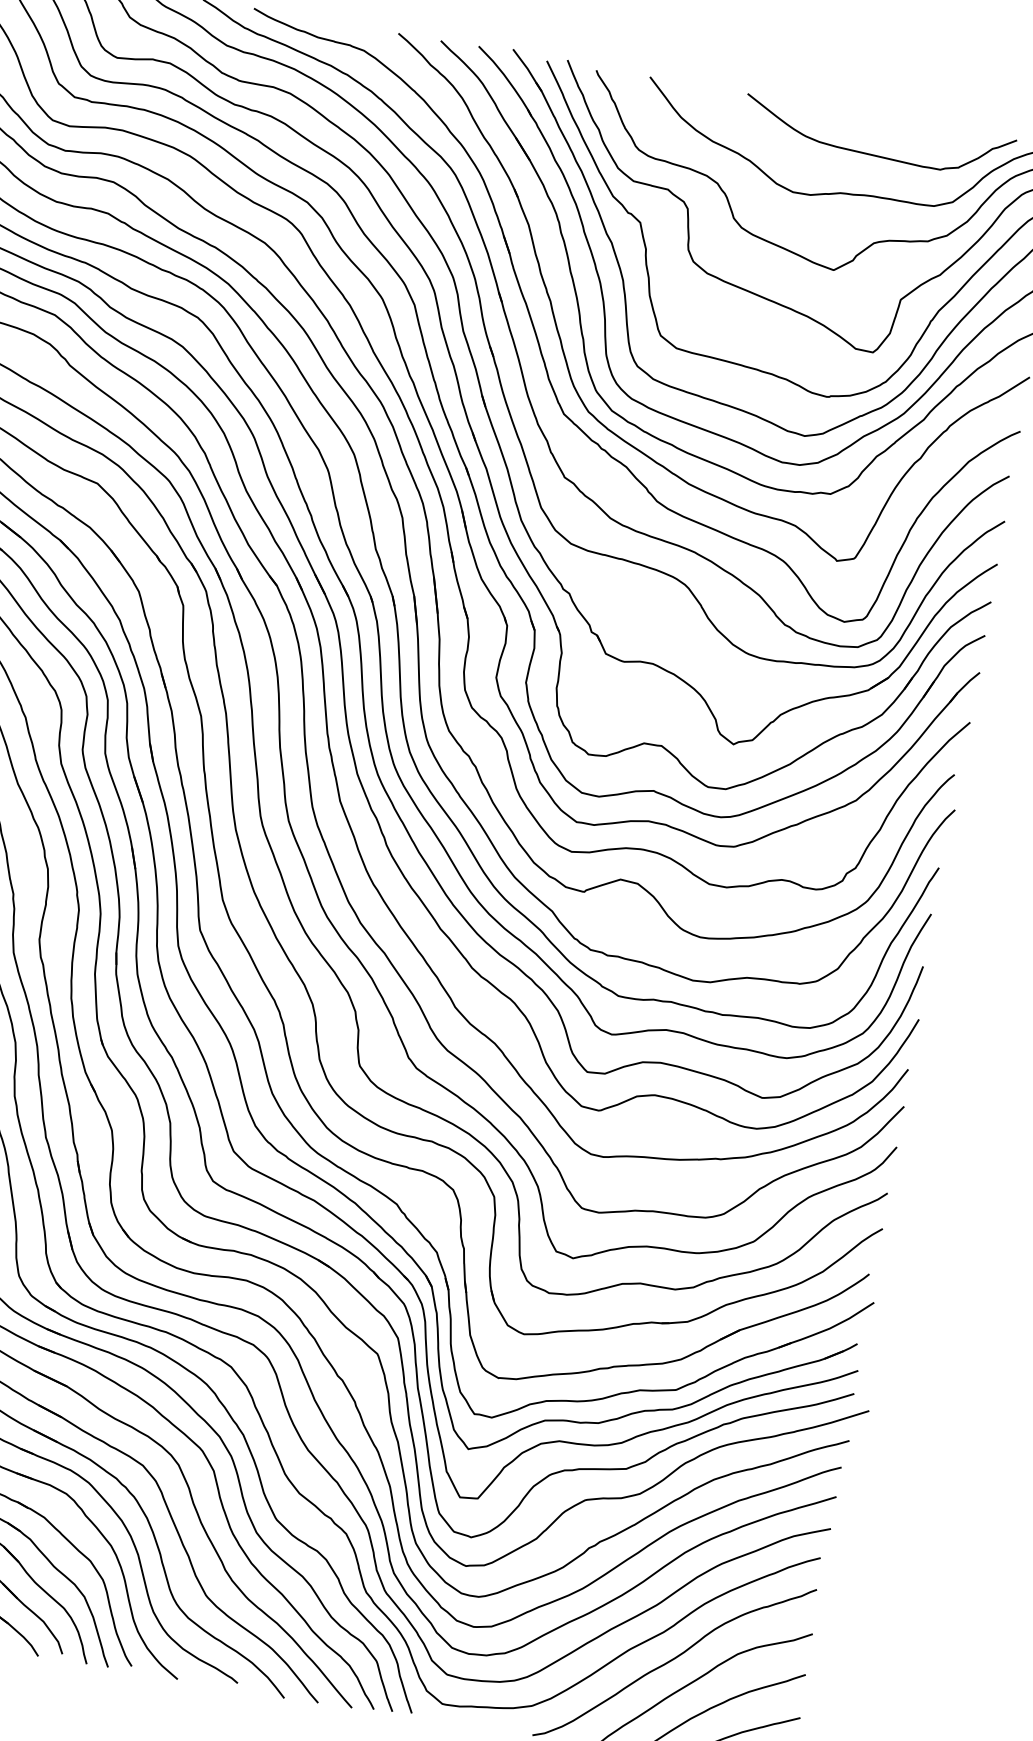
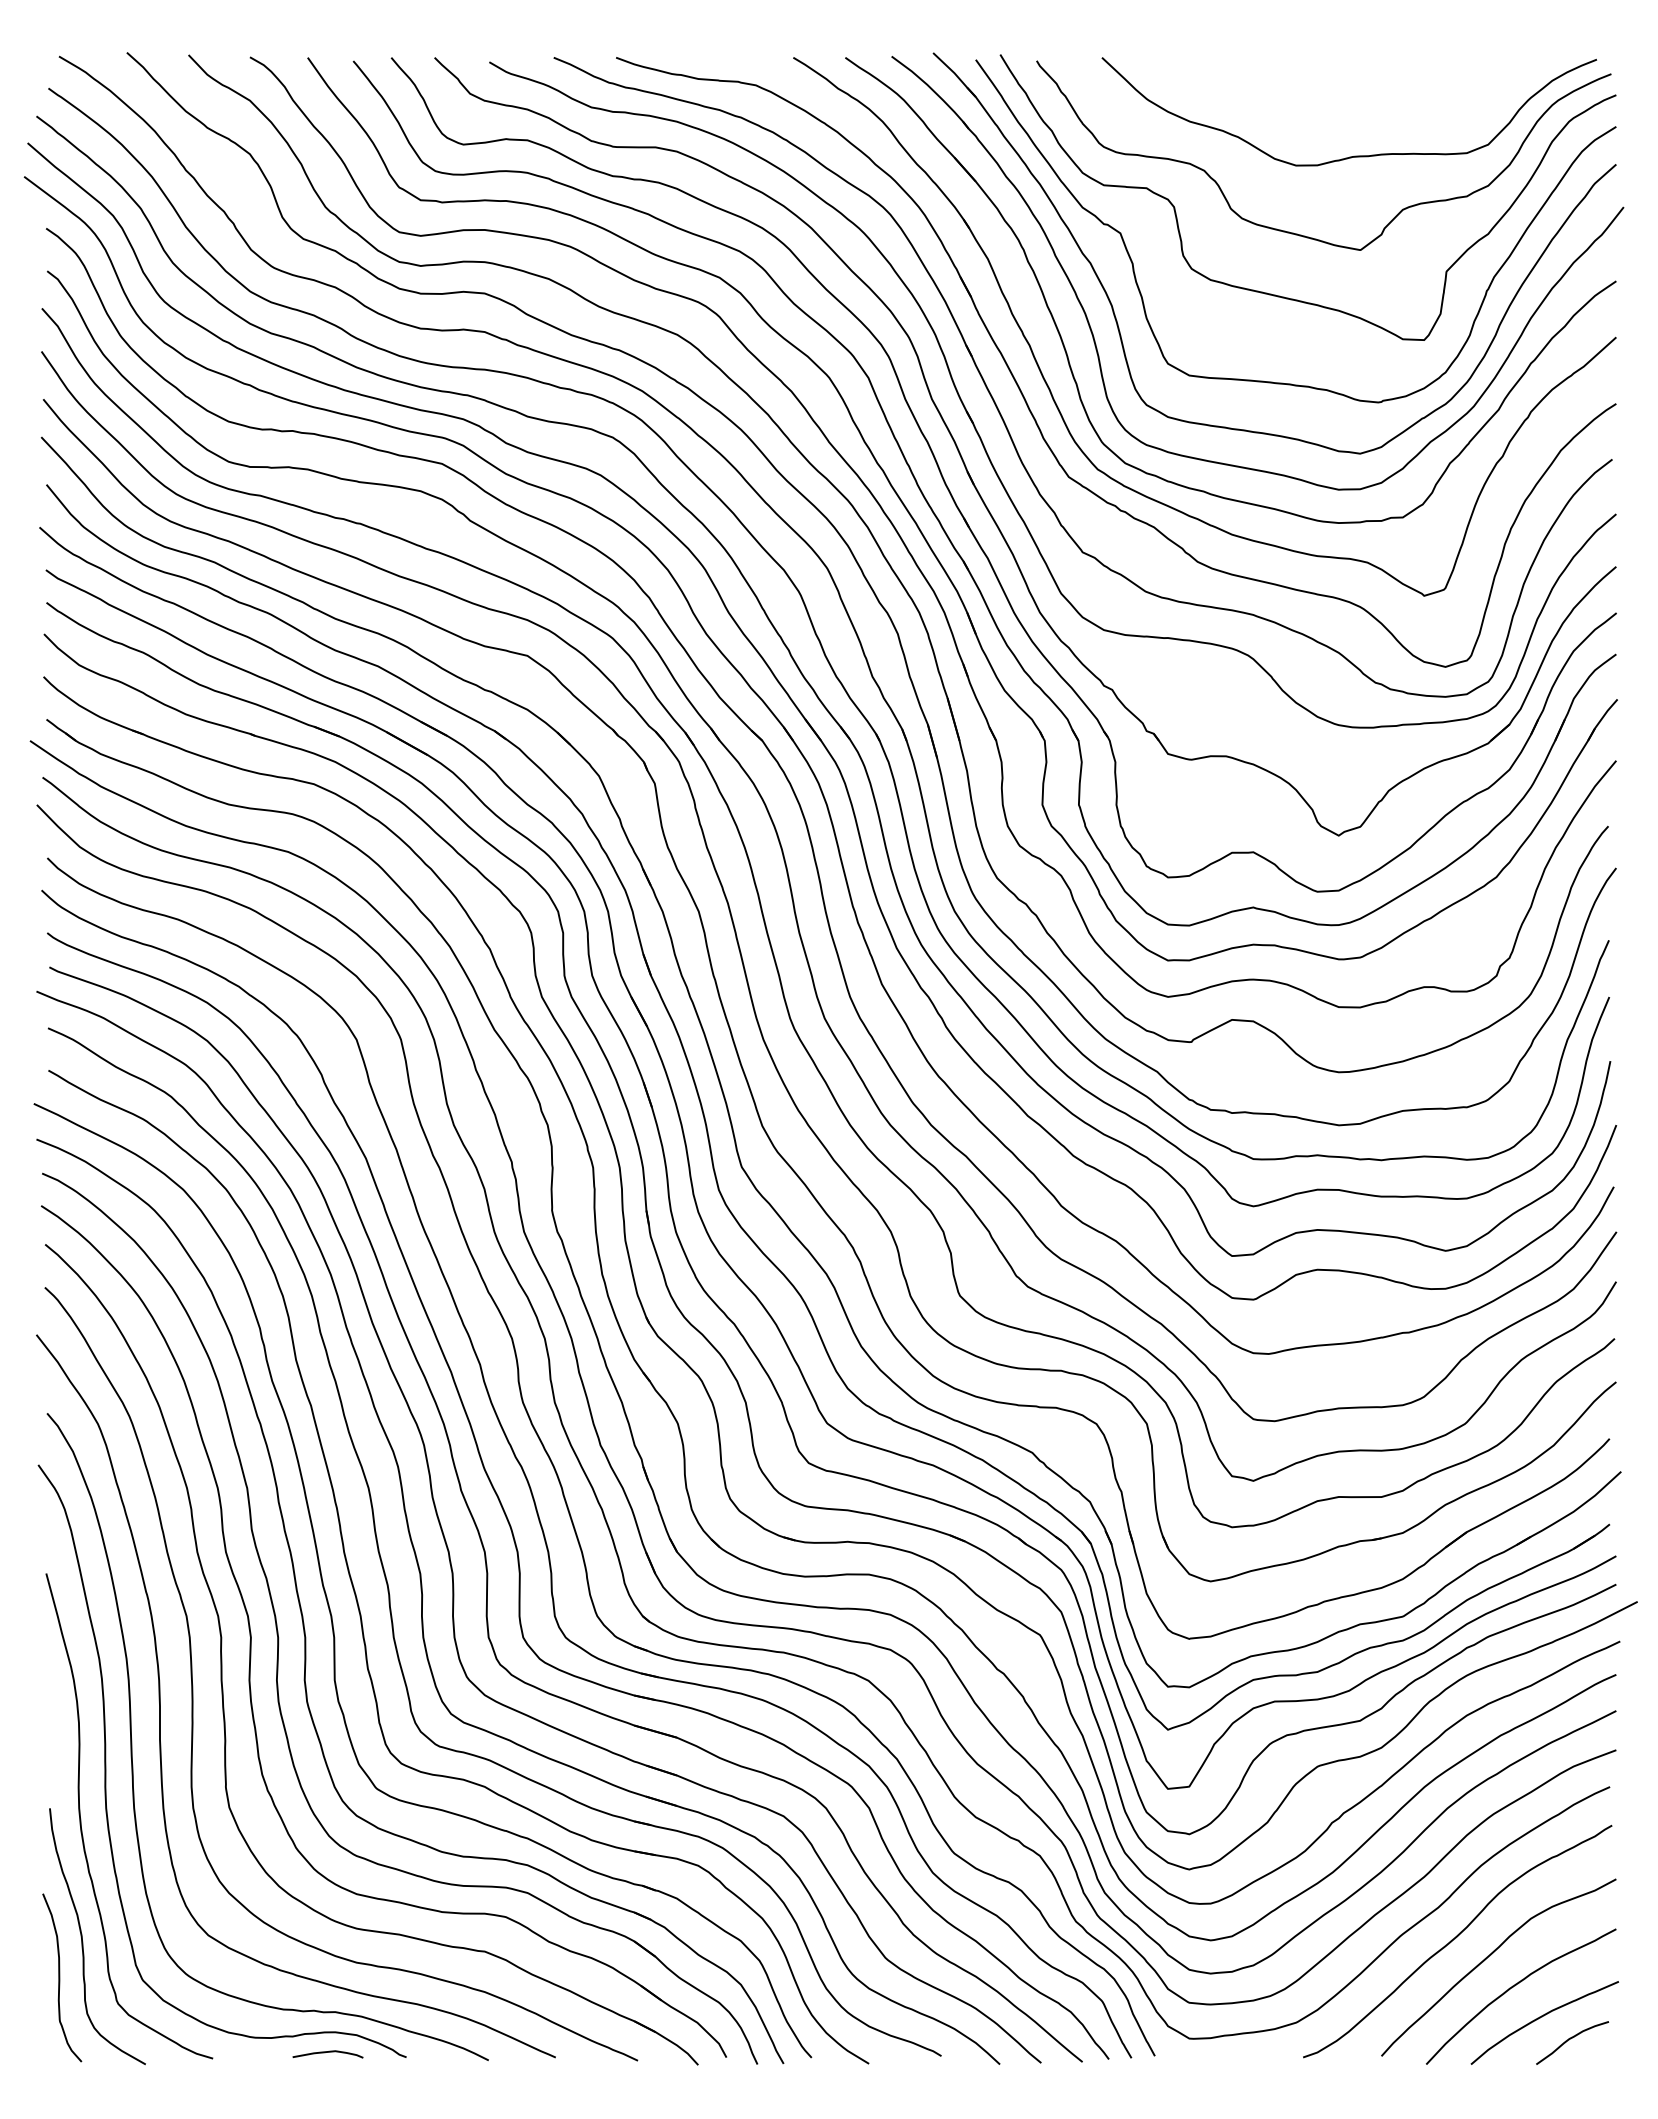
curve: (875, 155) -> (1386, 104), removed

